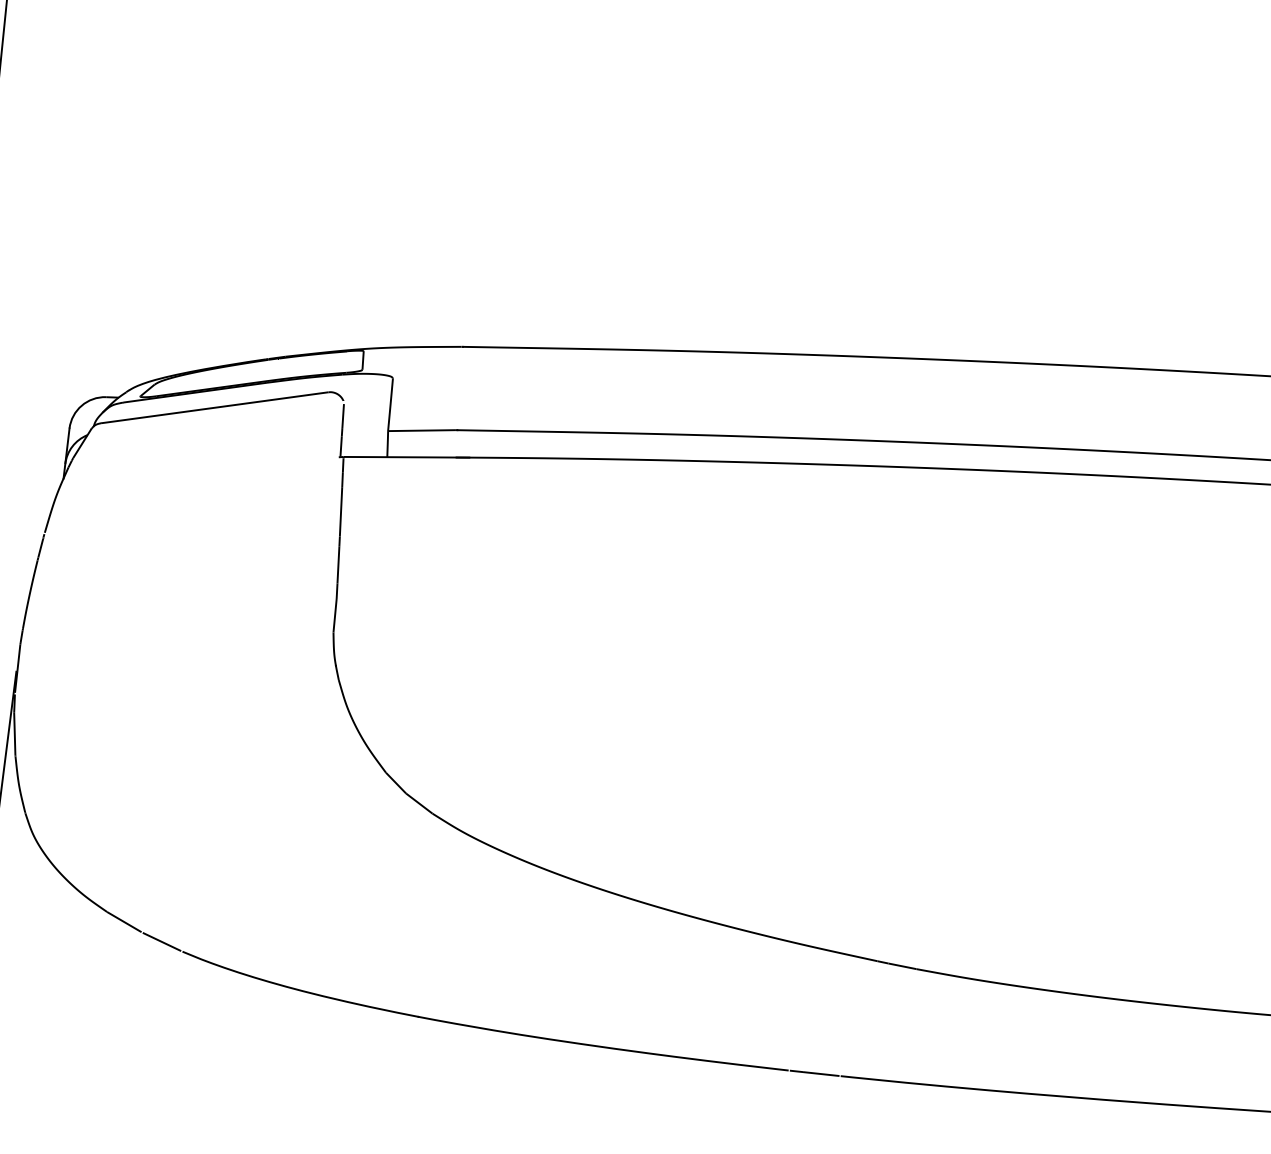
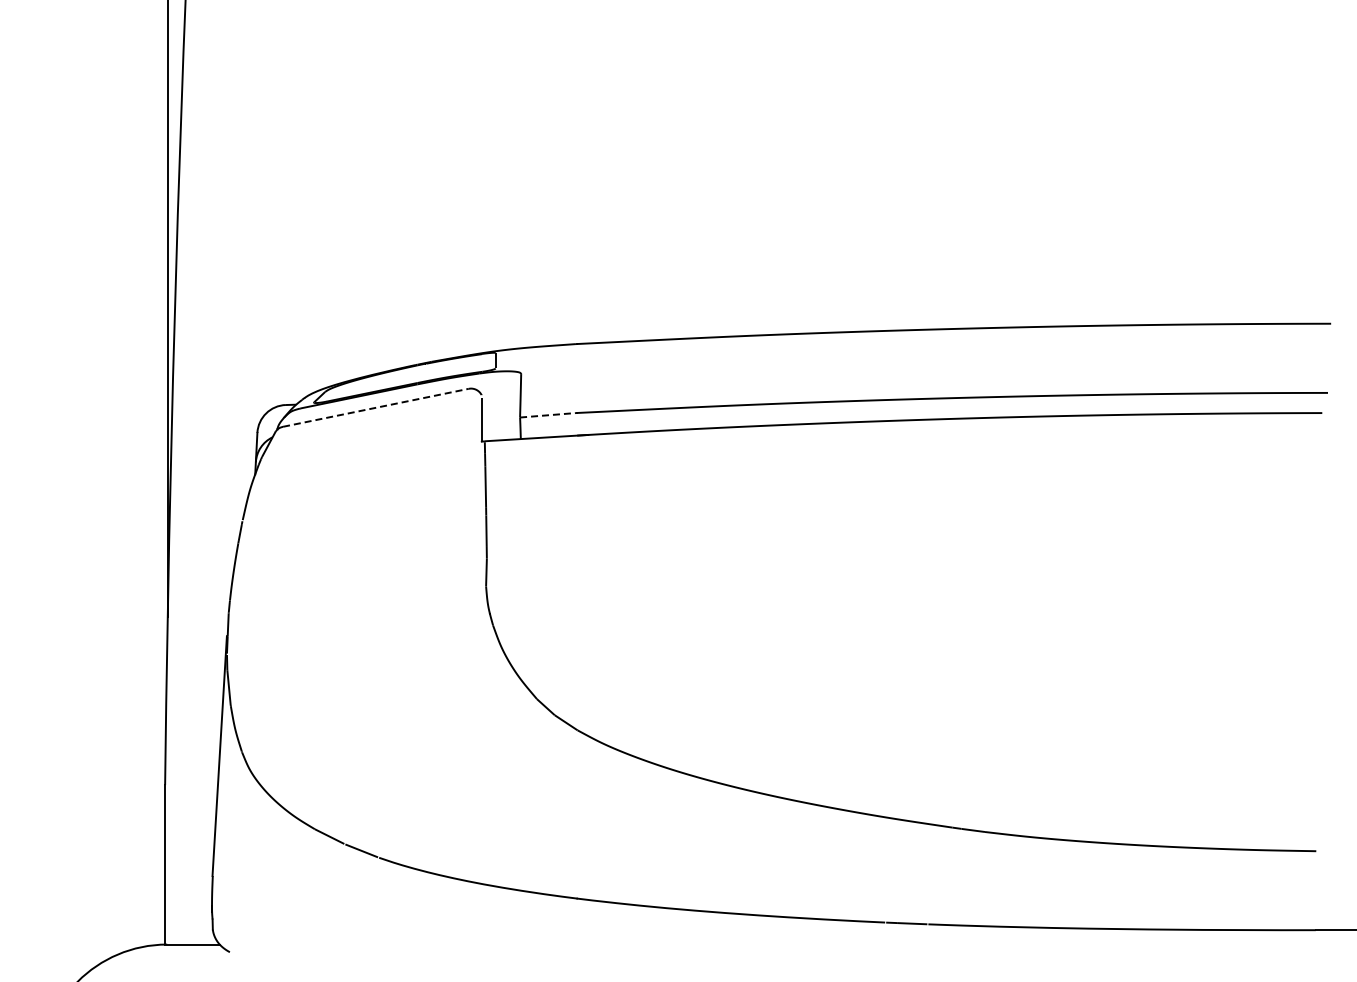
line: (214, 407) -> (375, 407), solid -> dashed
line: (422, 430) -> (548, 415), solid -> dashed

